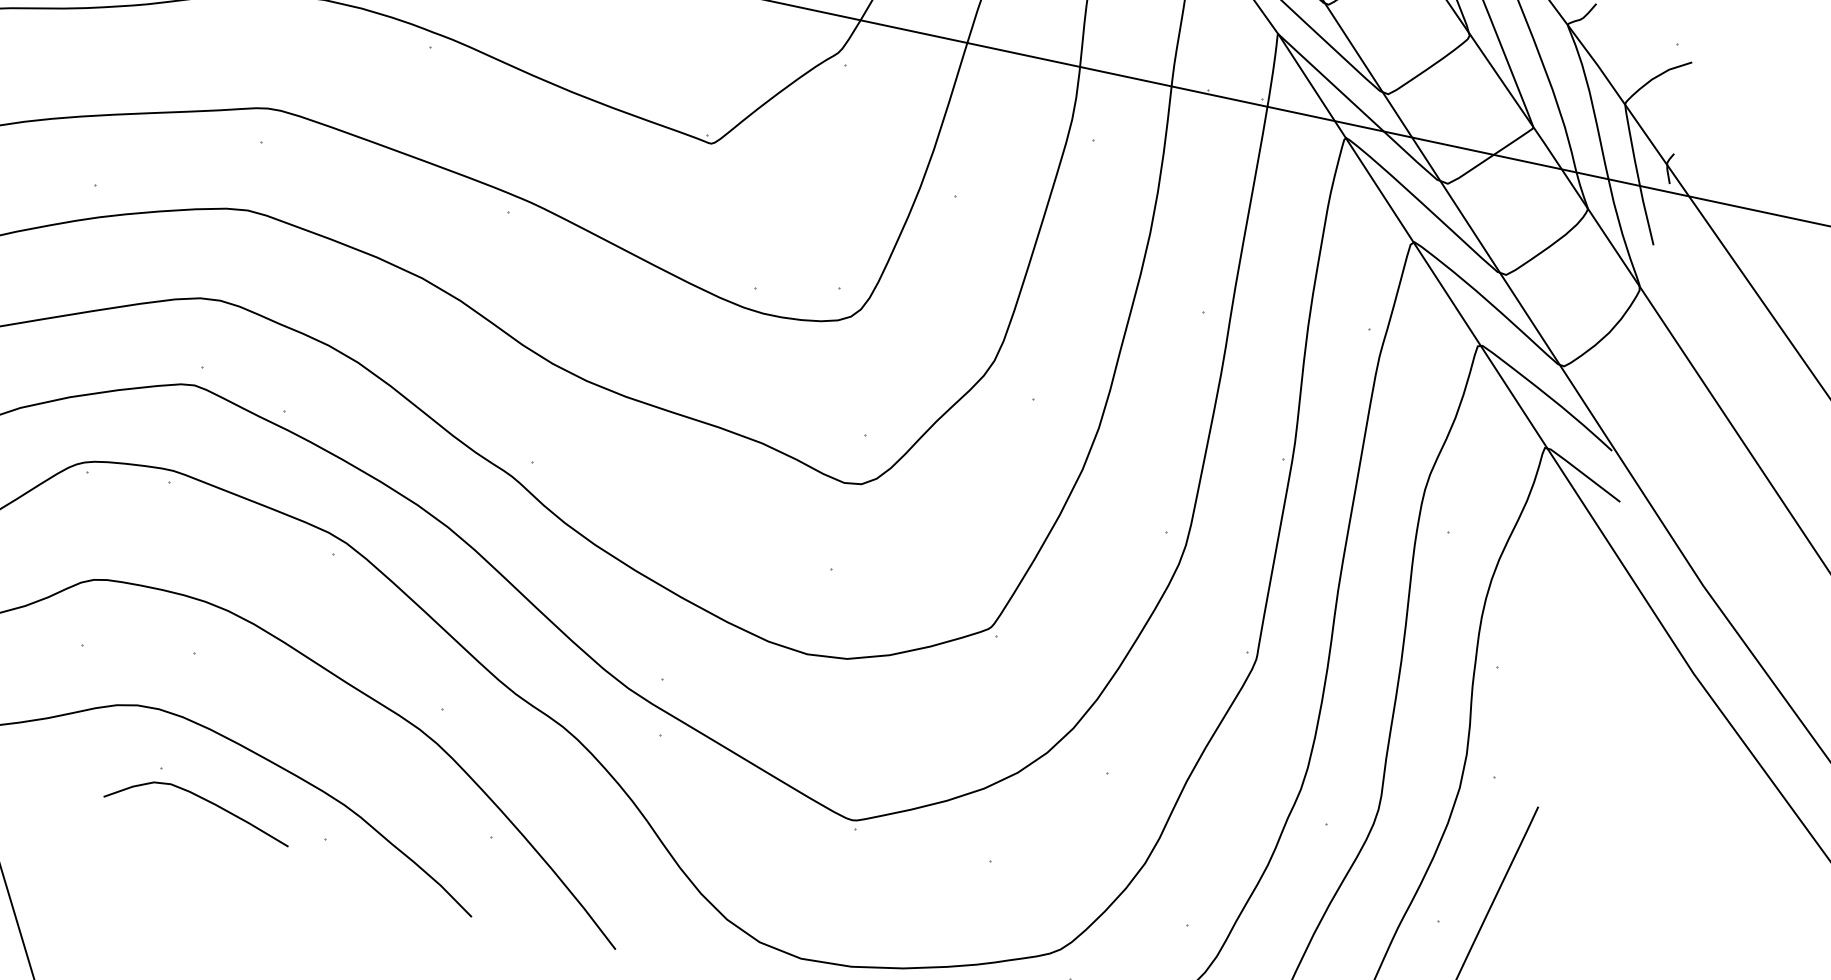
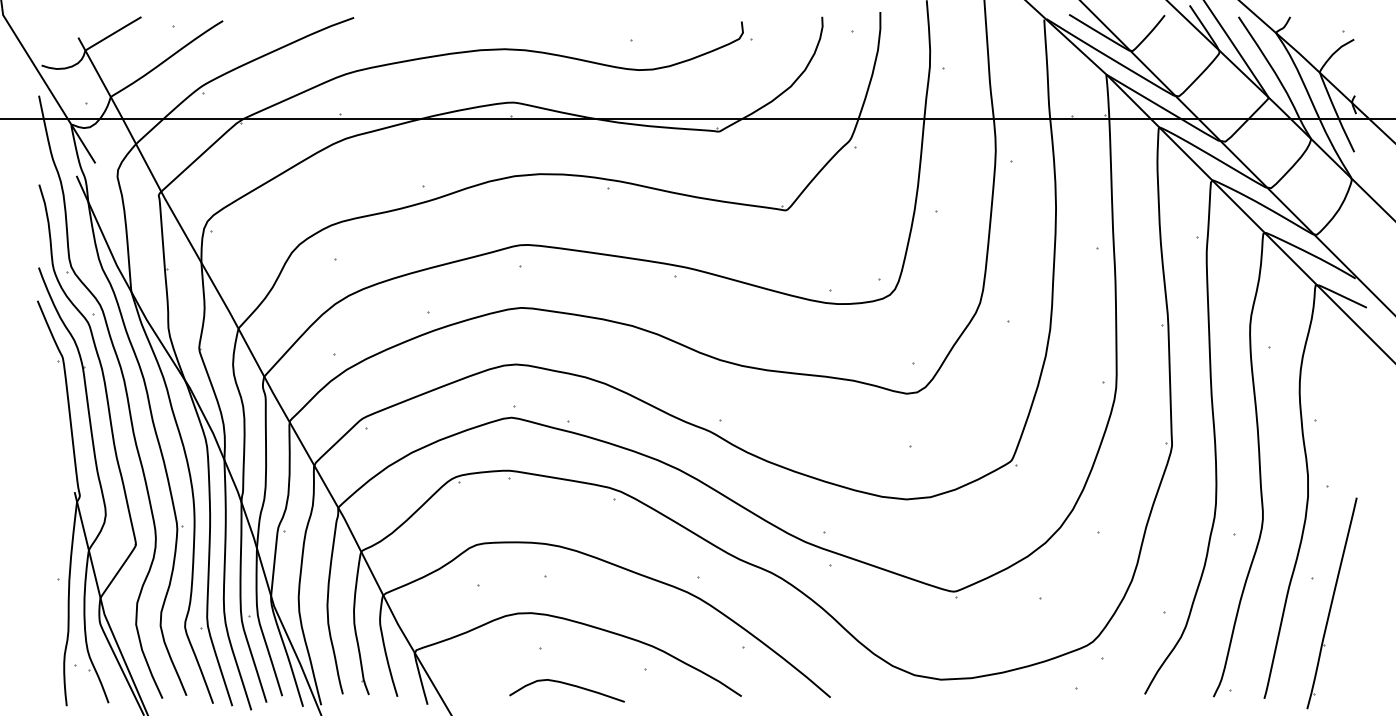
curve: (202, 800) -> (568, 685), moved

